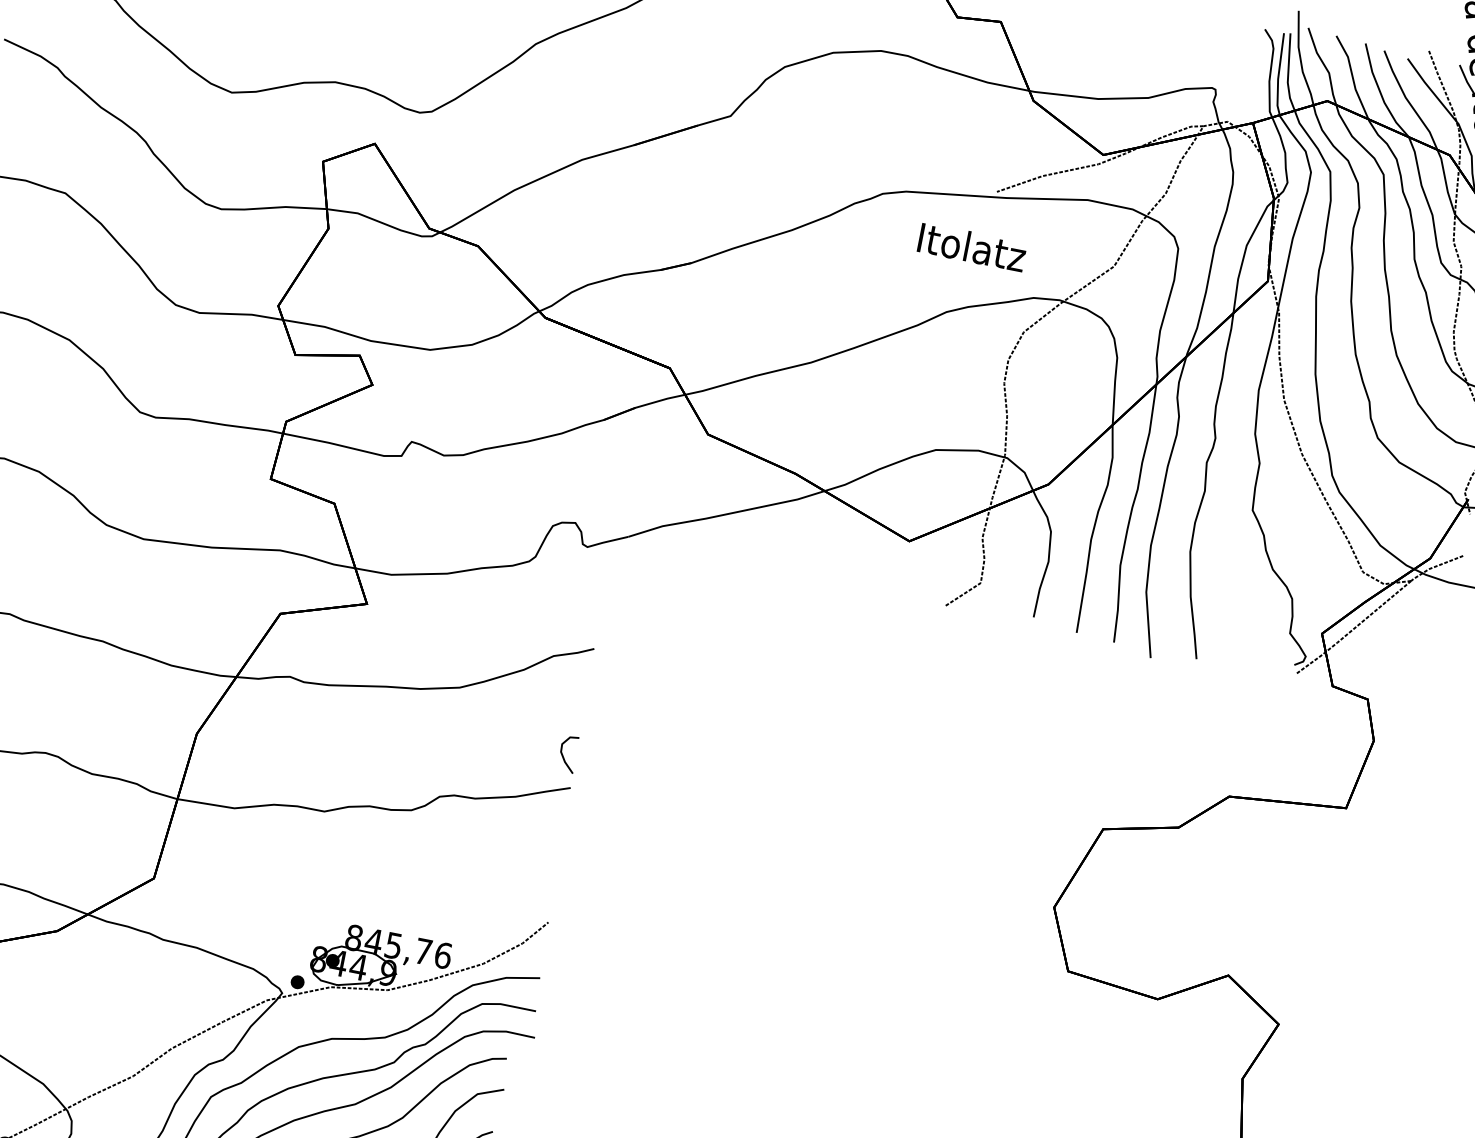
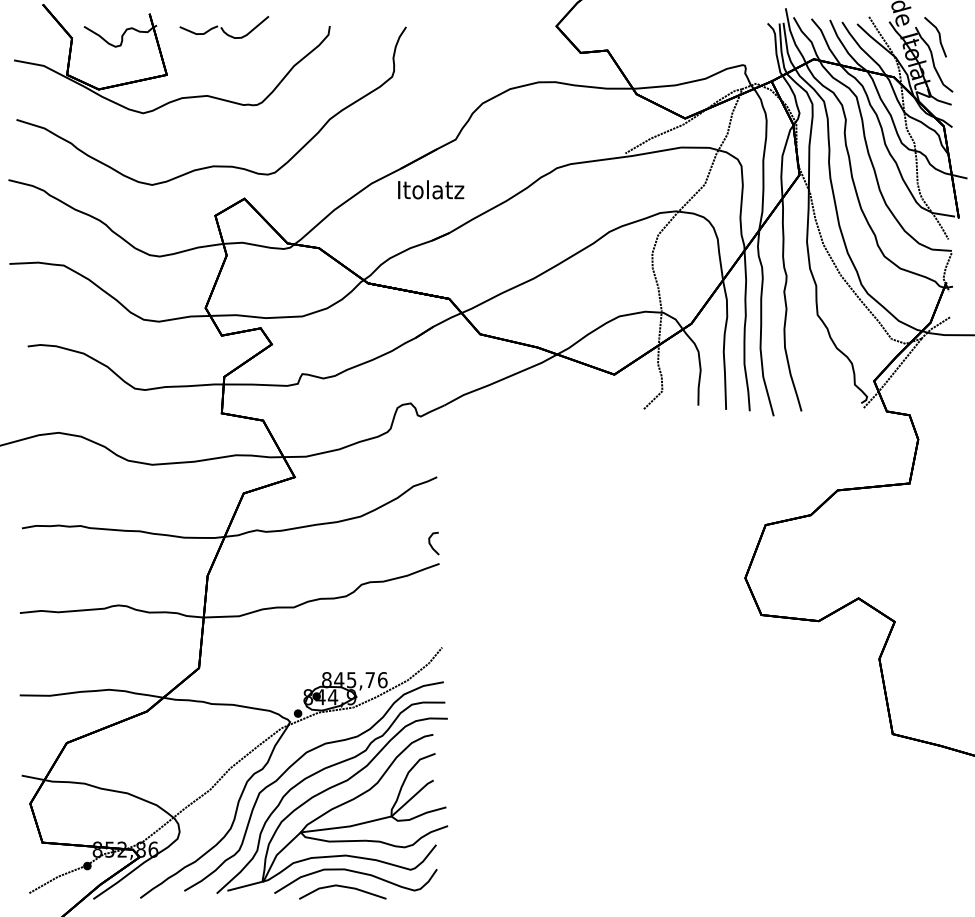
text: (972, 246) -> (431, 189), moved

